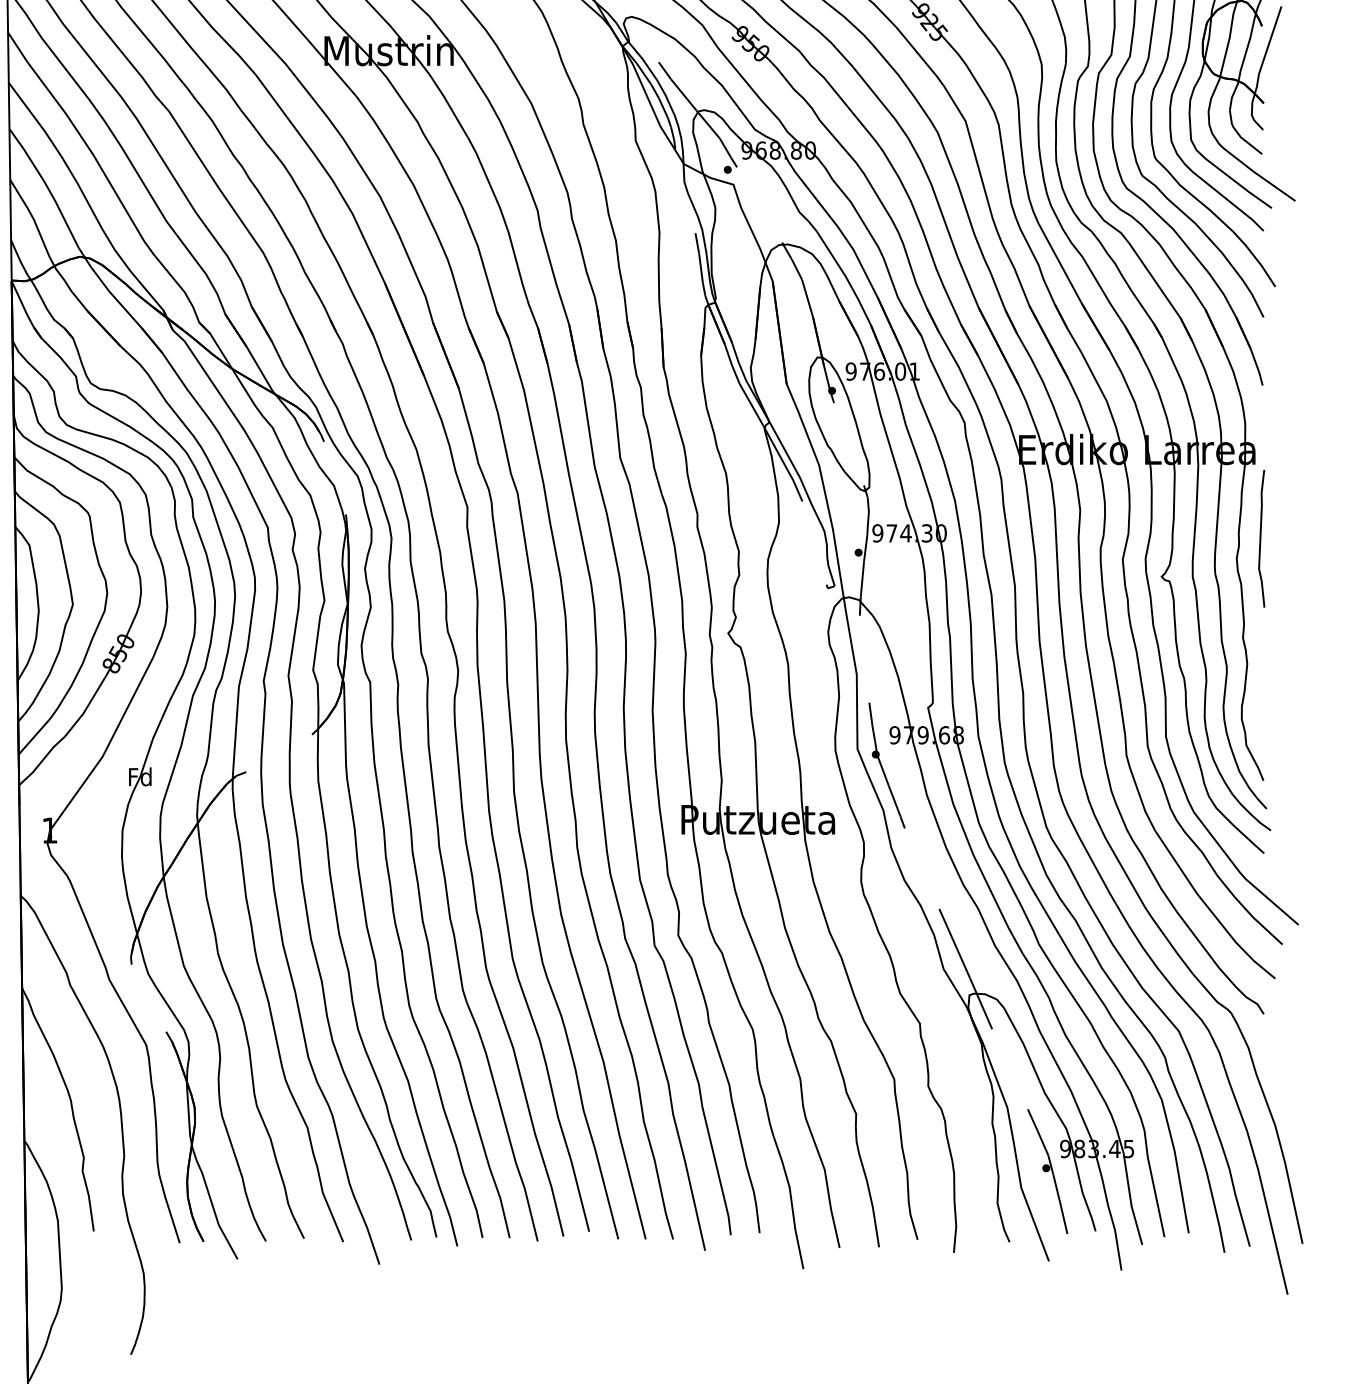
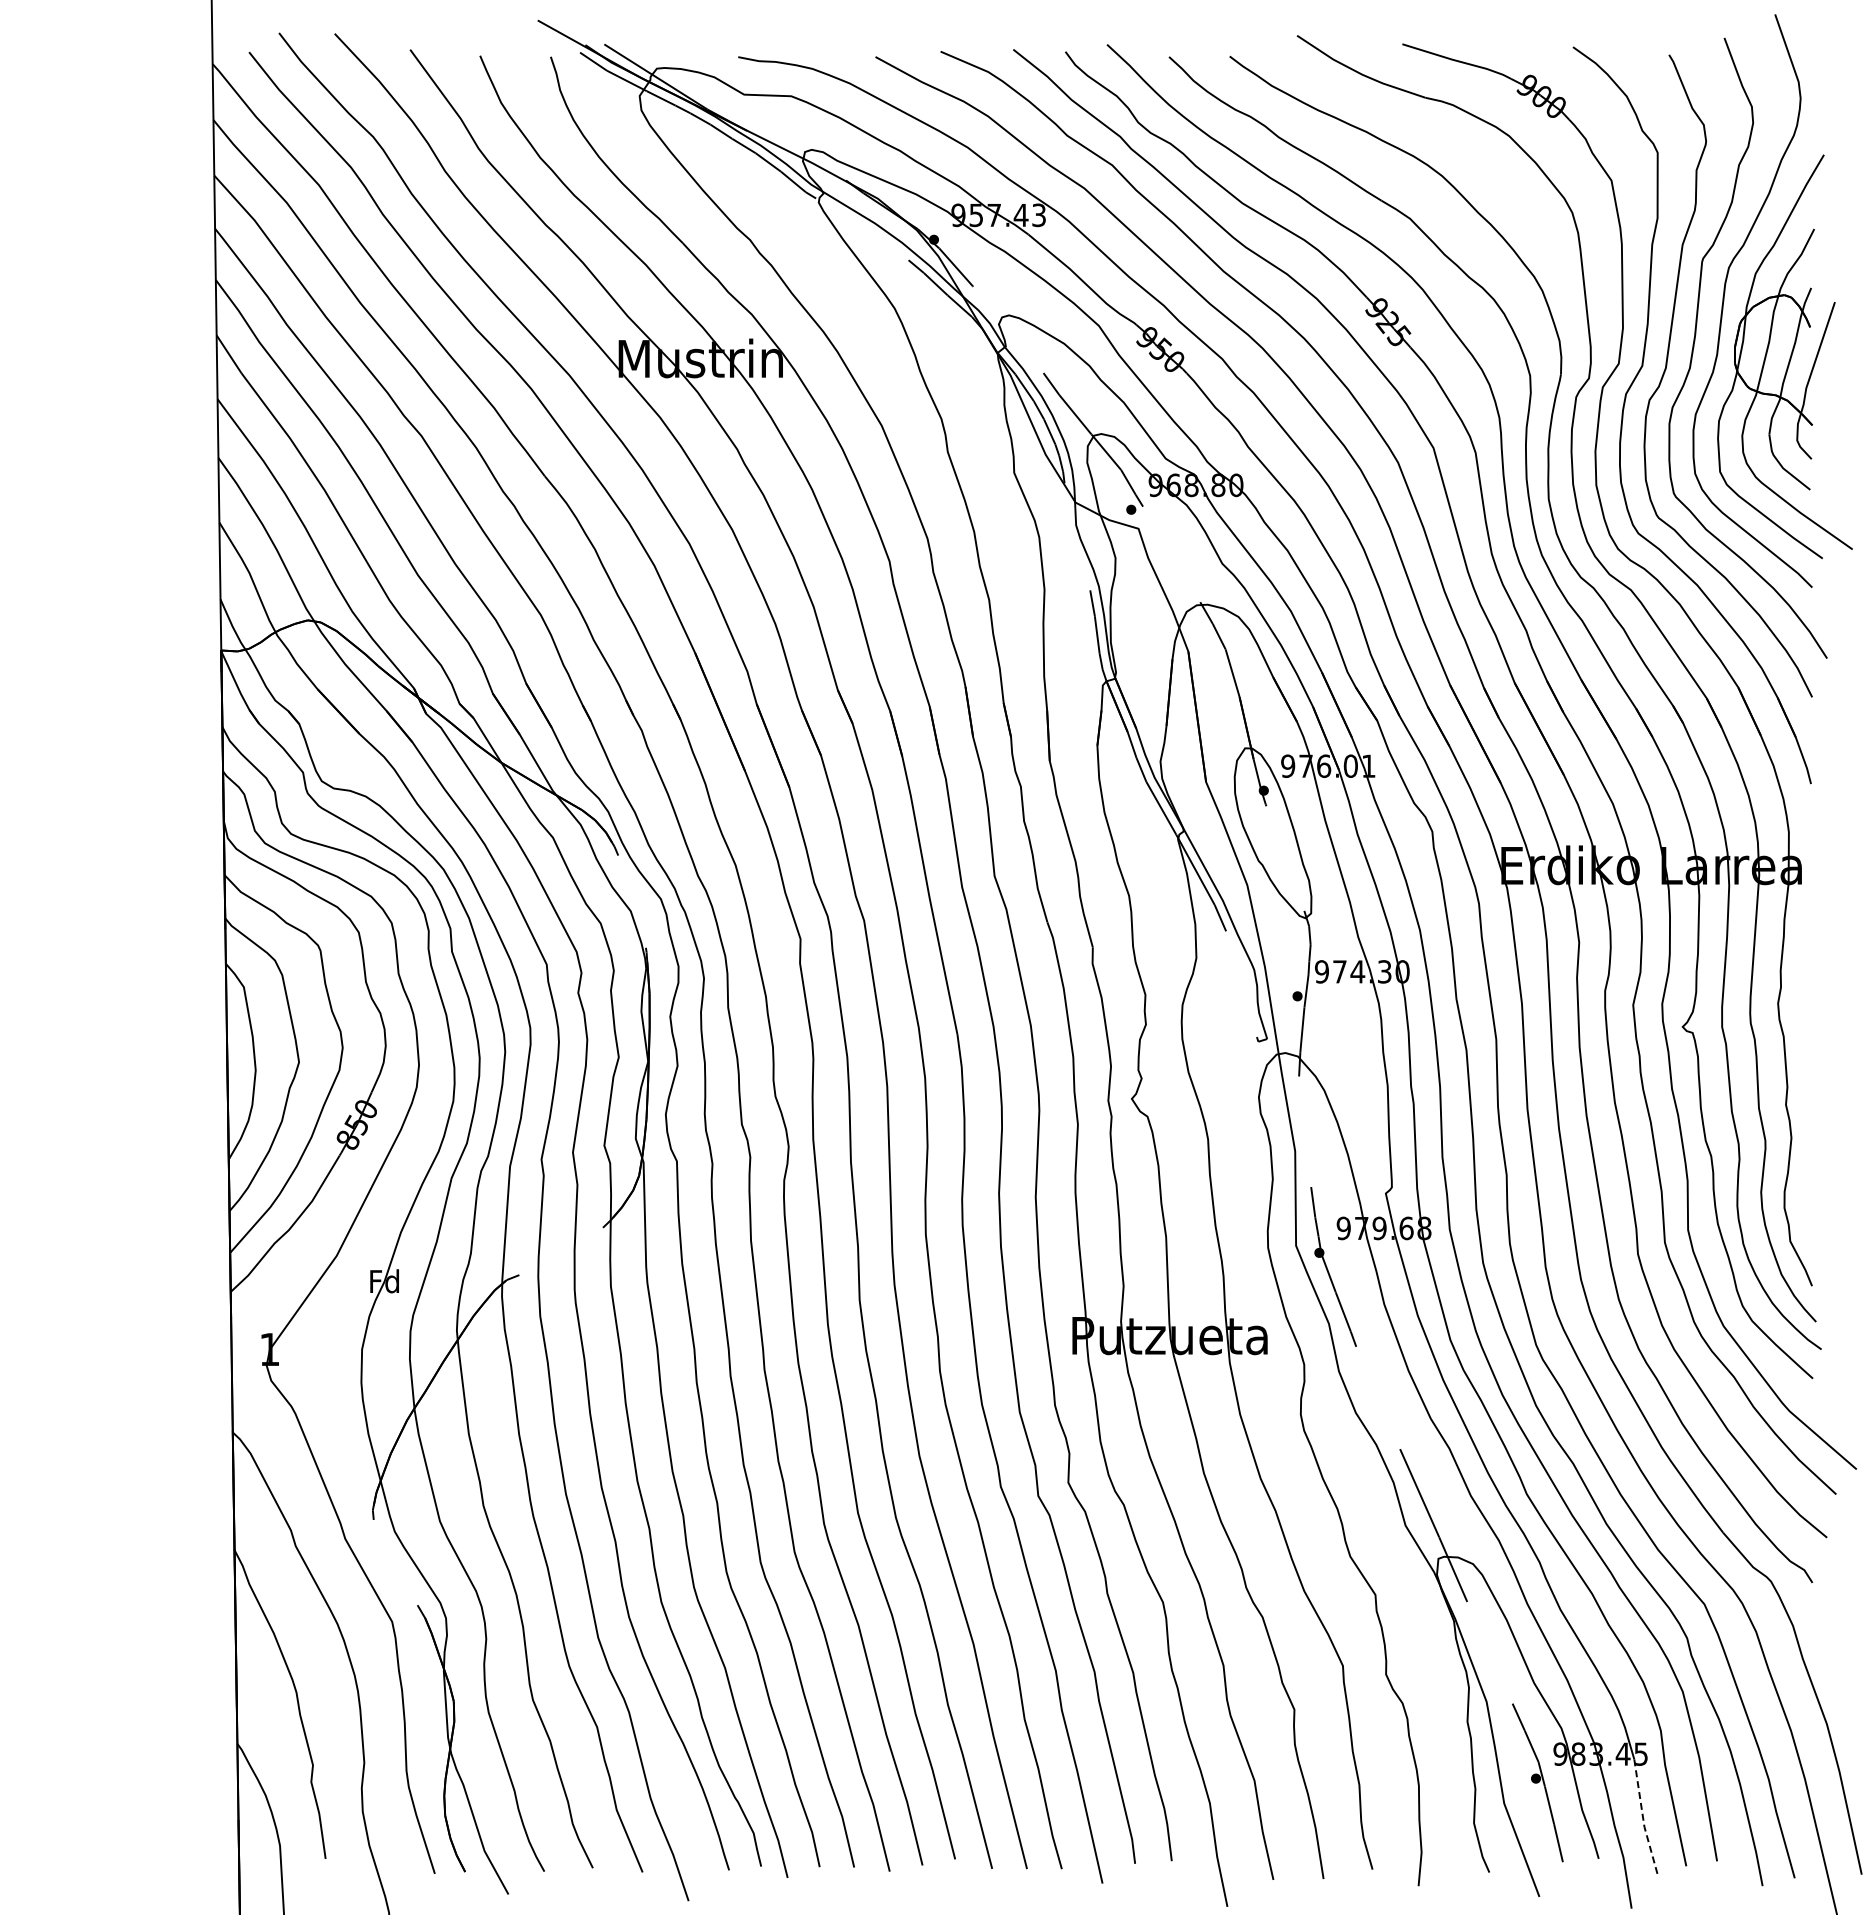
curve: (1261, 537) -> (1809, 977), removed
line: (1130, 1200) -> (1643, 1819), solid -> dashed

